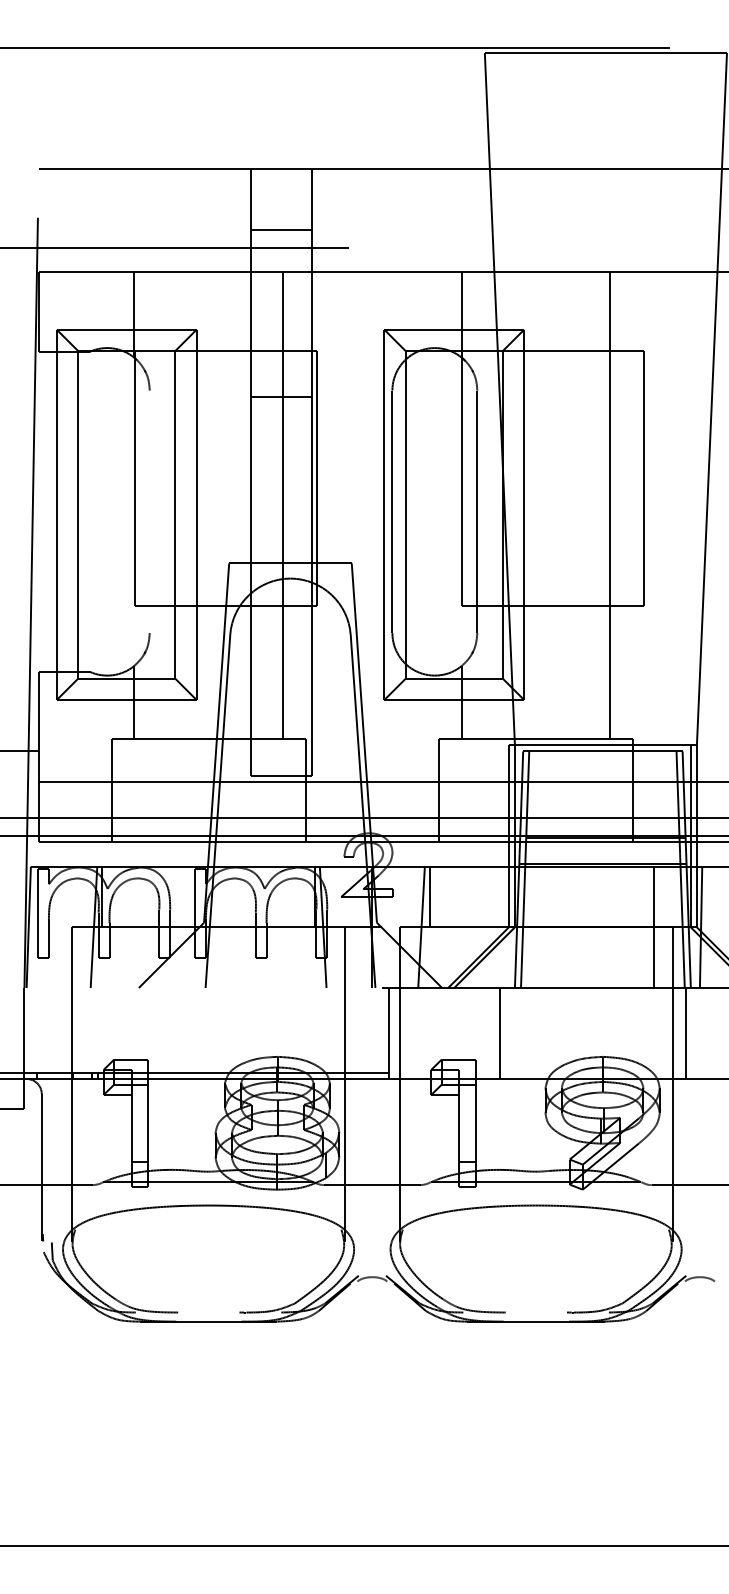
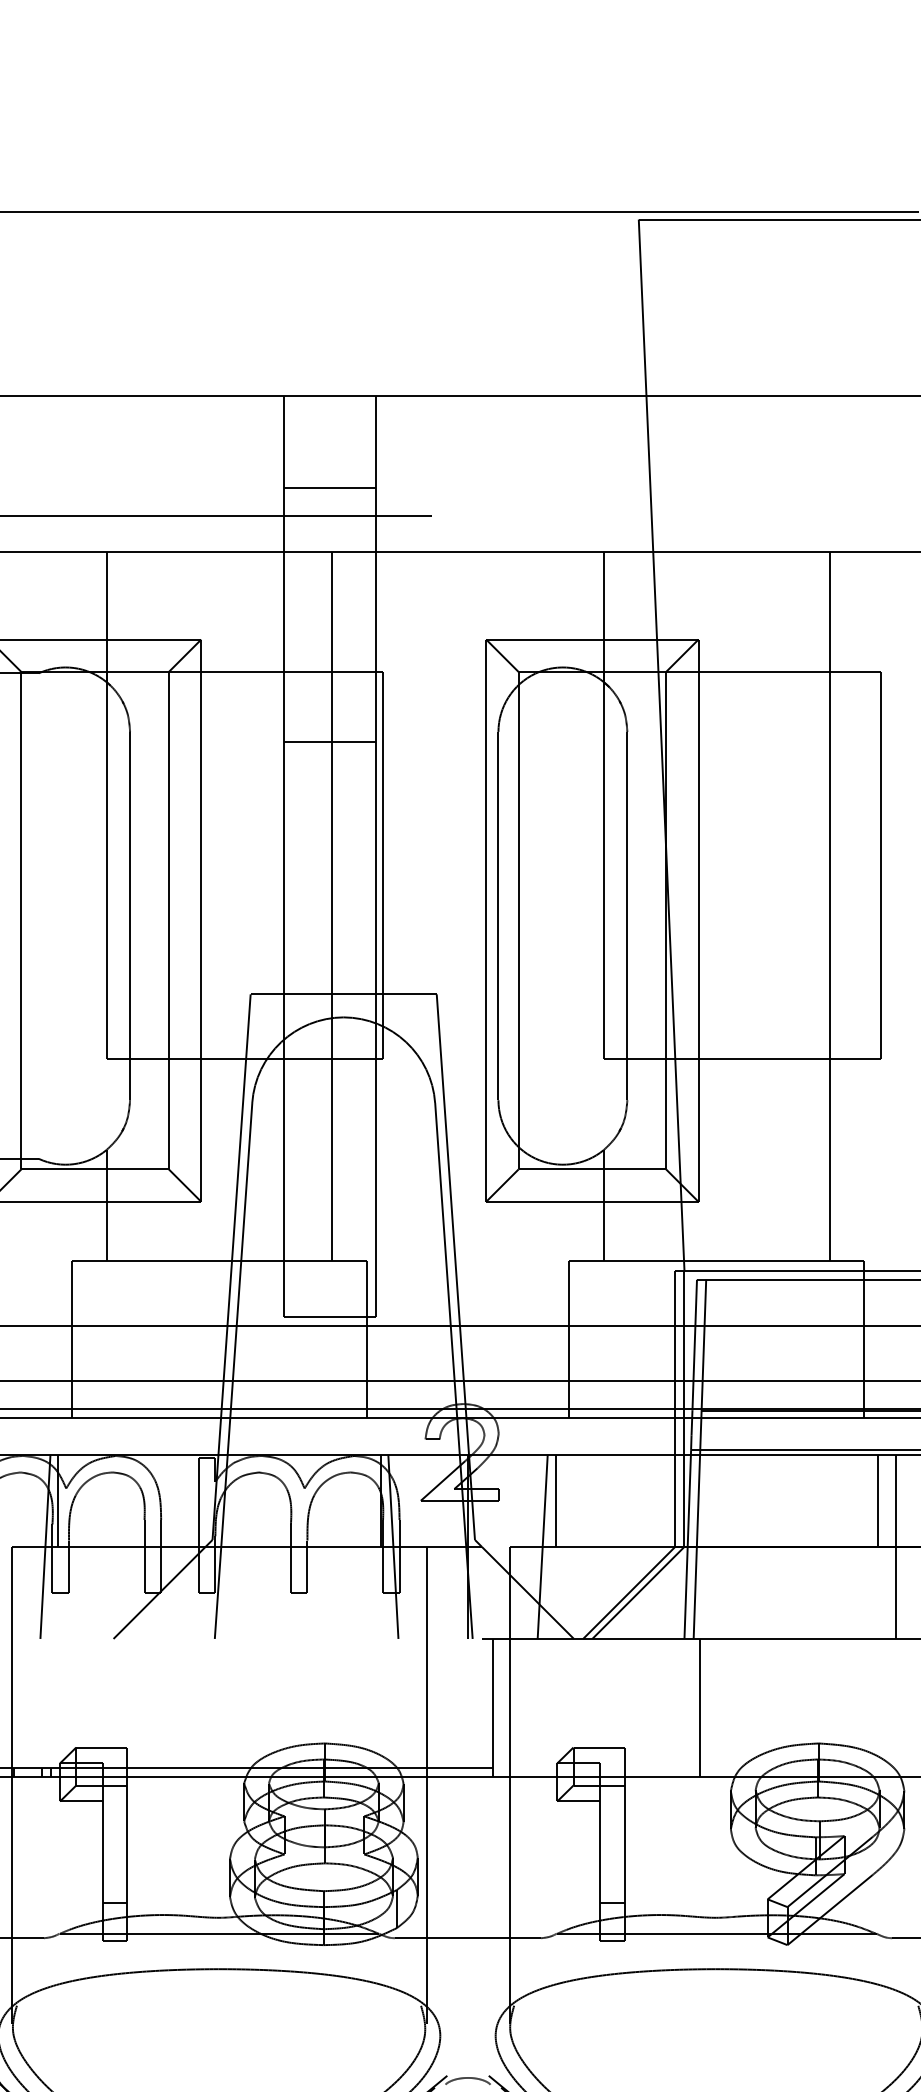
line: (149, 511) -> (129, 915), added
line: (642, 896) -> (878, 1500), added
line: (500, 1033) -> (700, 1708), moved

